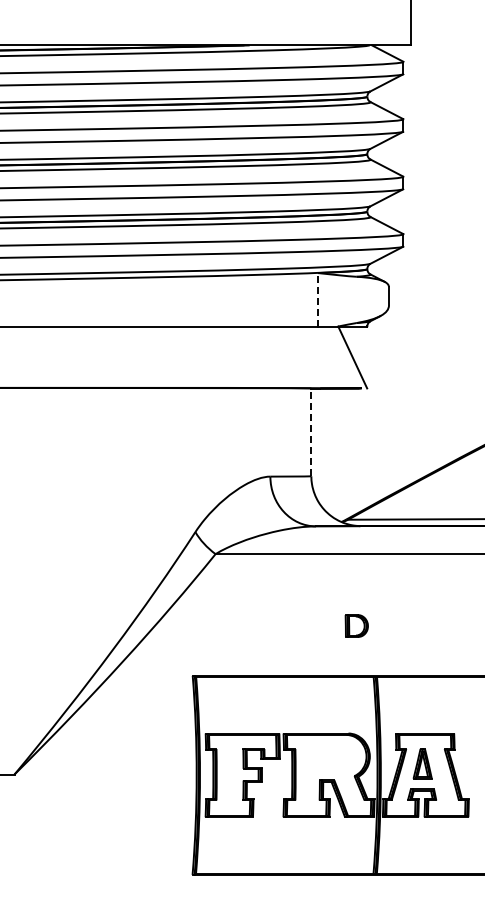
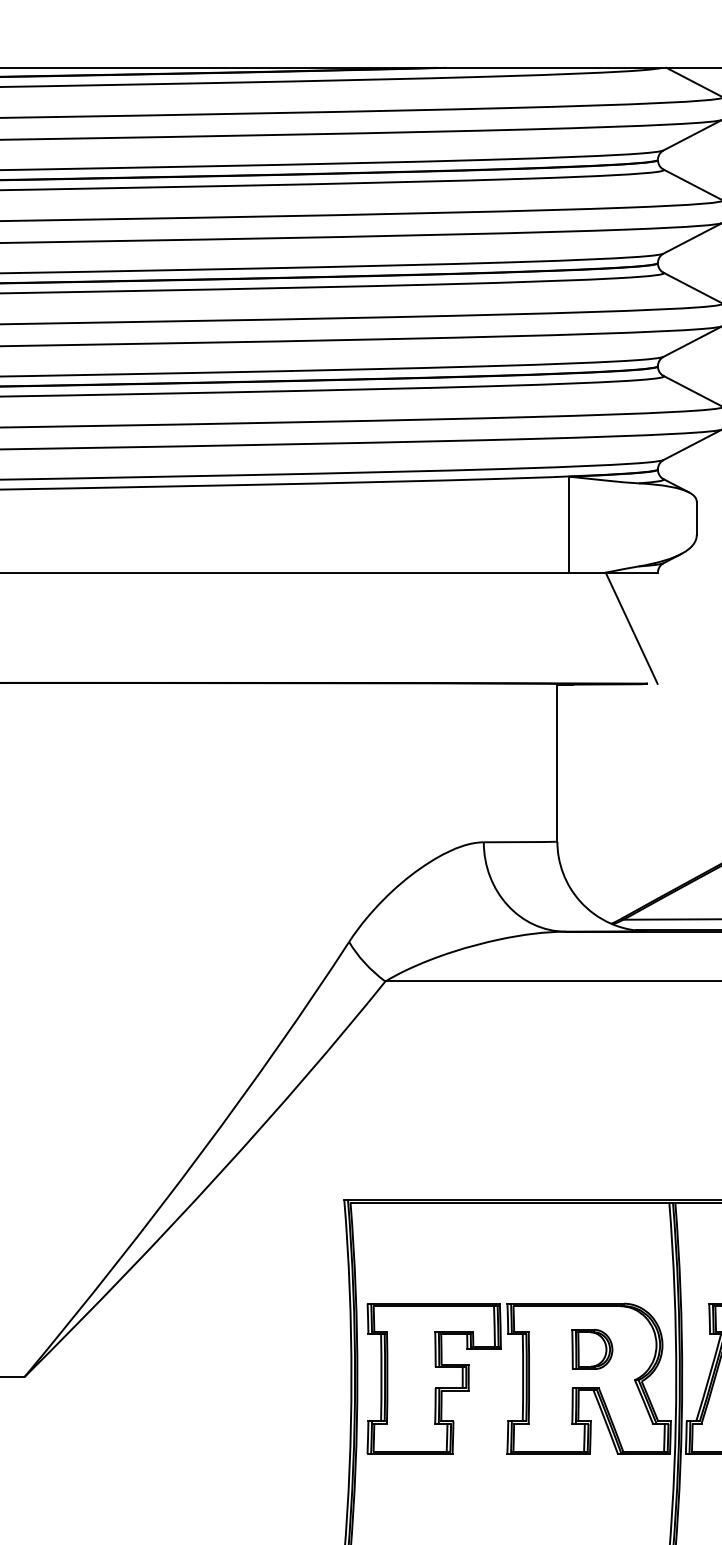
line: (318, 299) -> (570, 524), dashed -> solid
line: (311, 432) -> (557, 763), dashed -> solid
part: (356, 625) -> (591, 1348), moved

